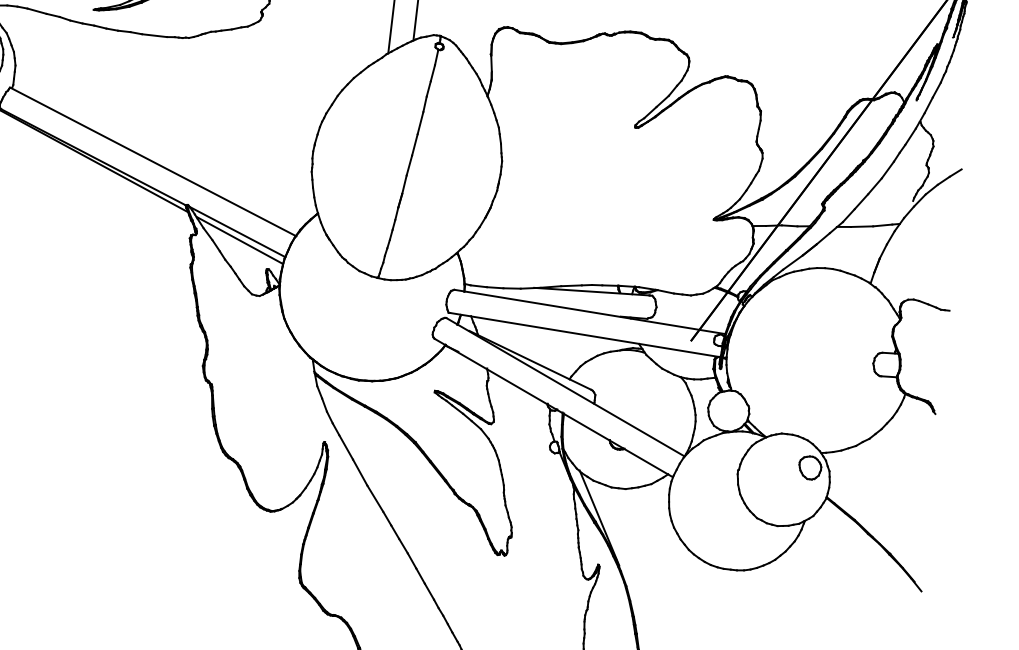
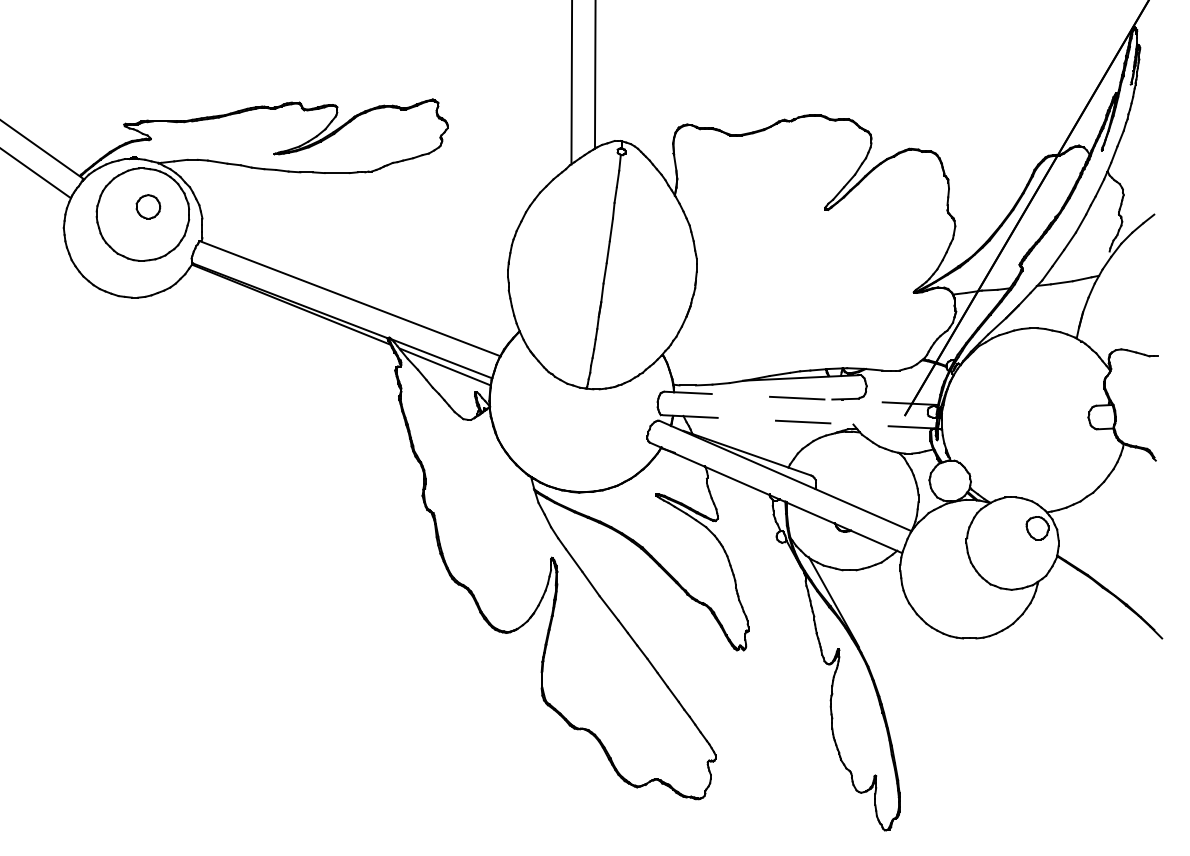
line: (589, 312) -> (800, 398), solid -> dashed
line: (585, 334) -> (799, 421), solid -> dashed

